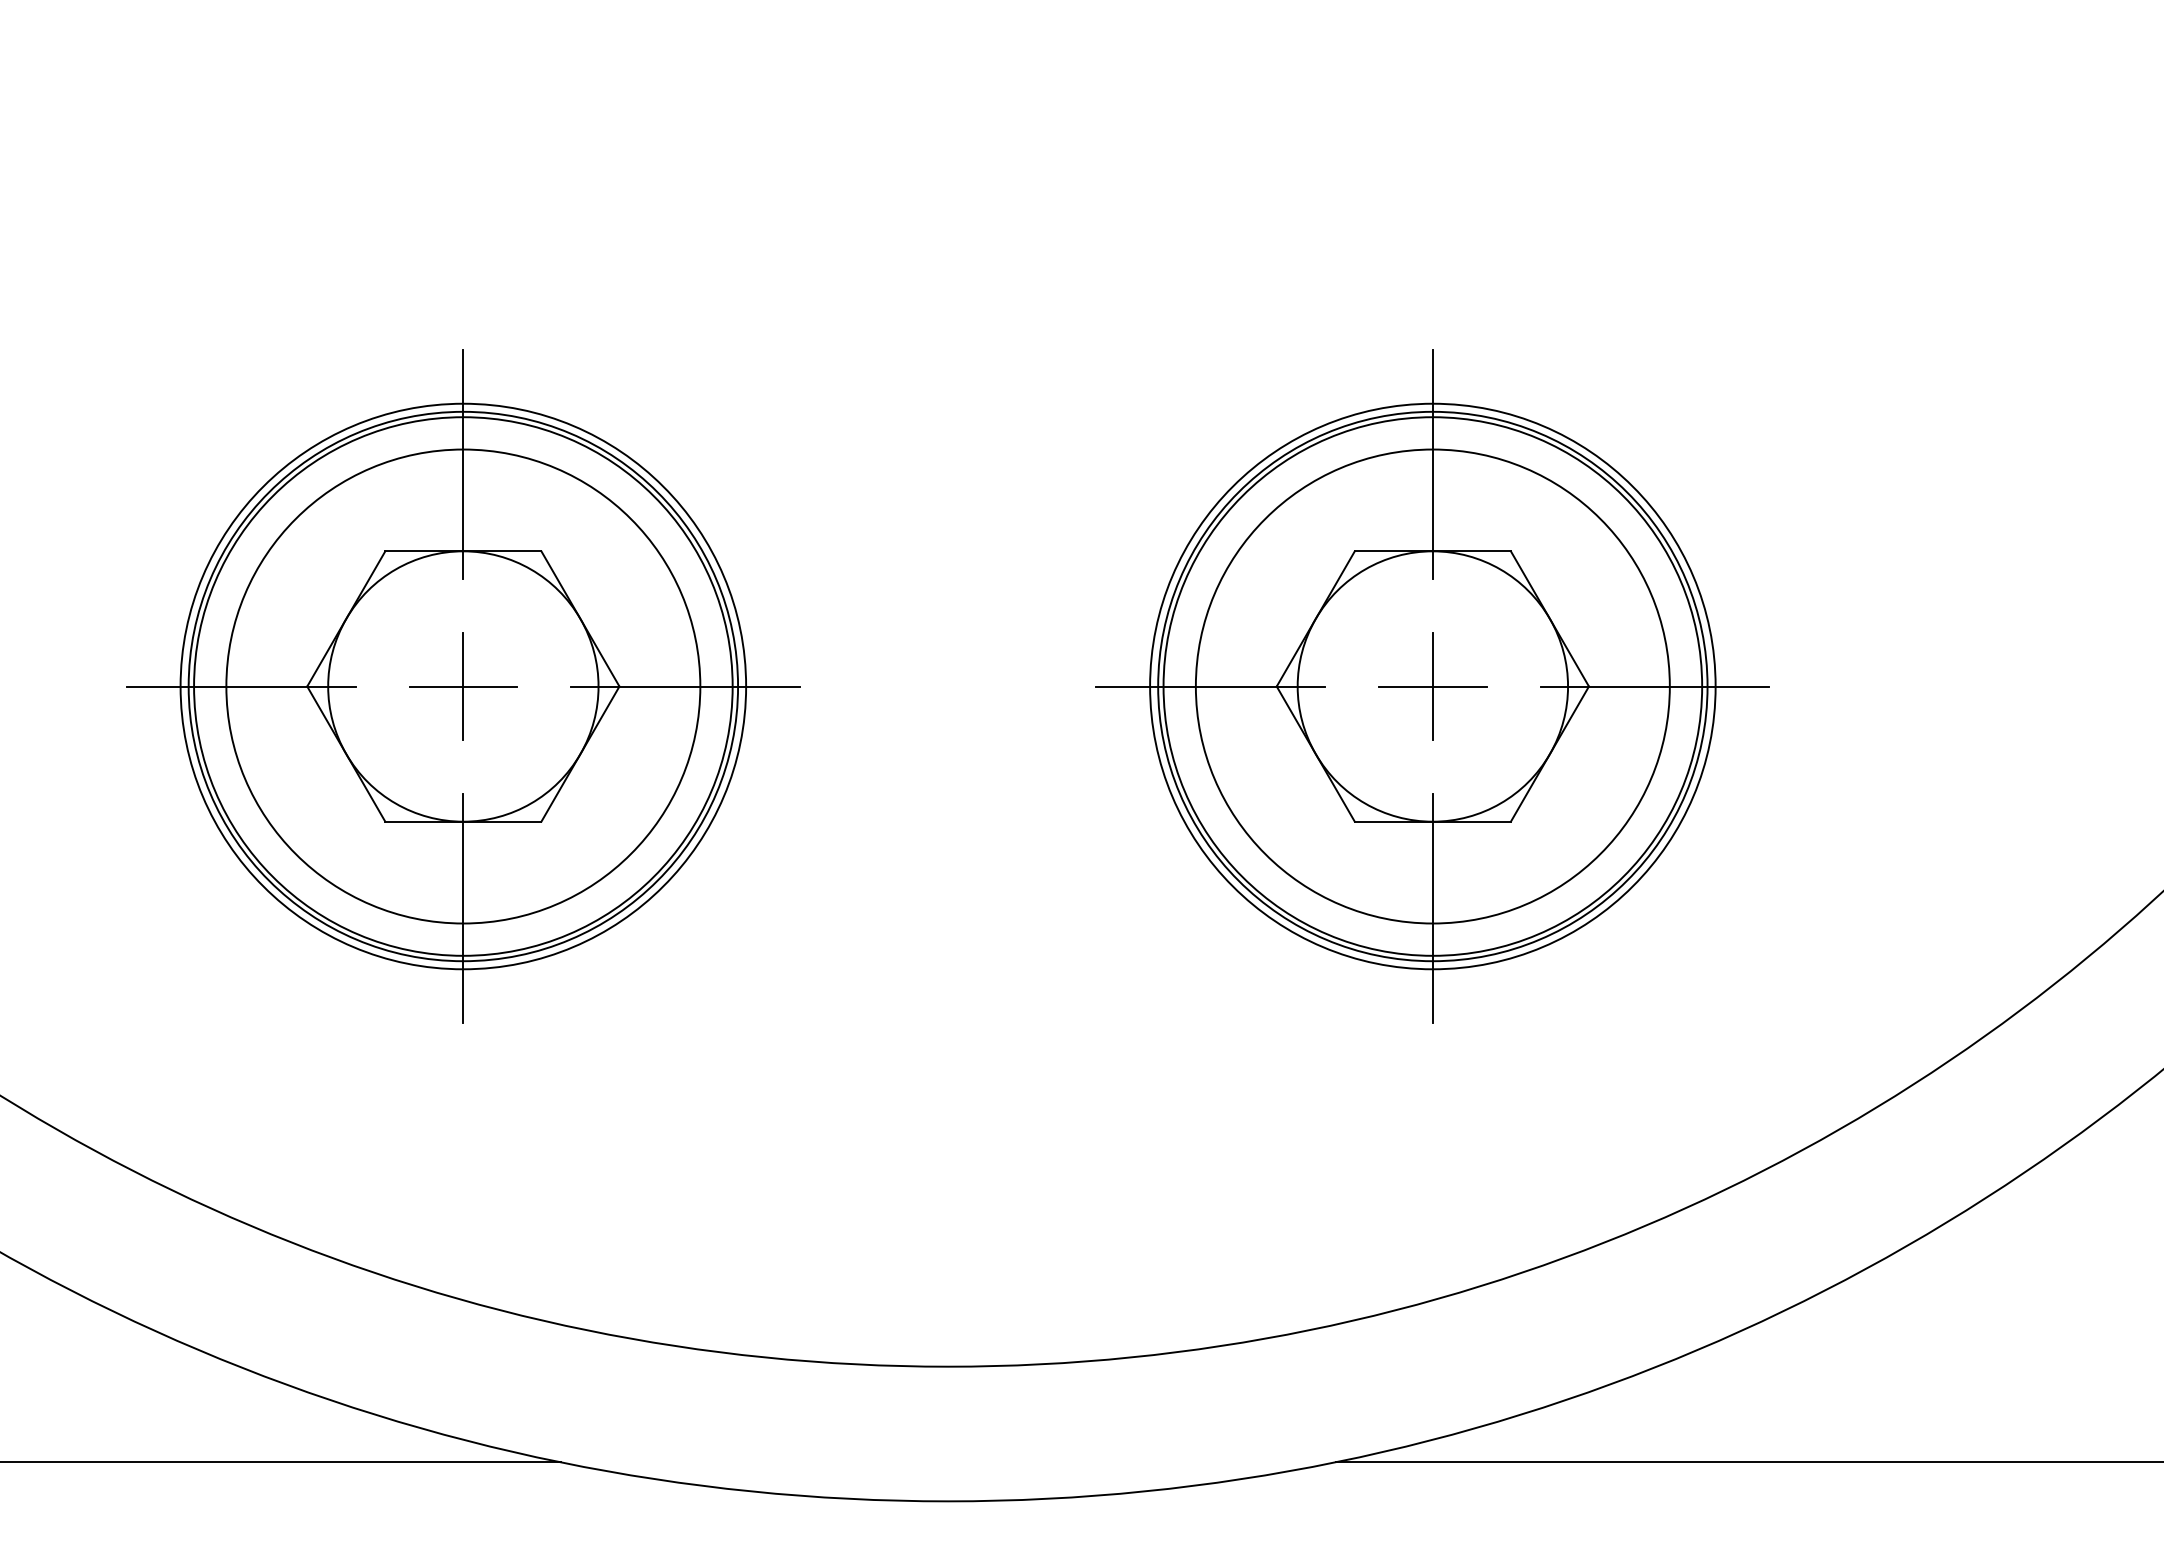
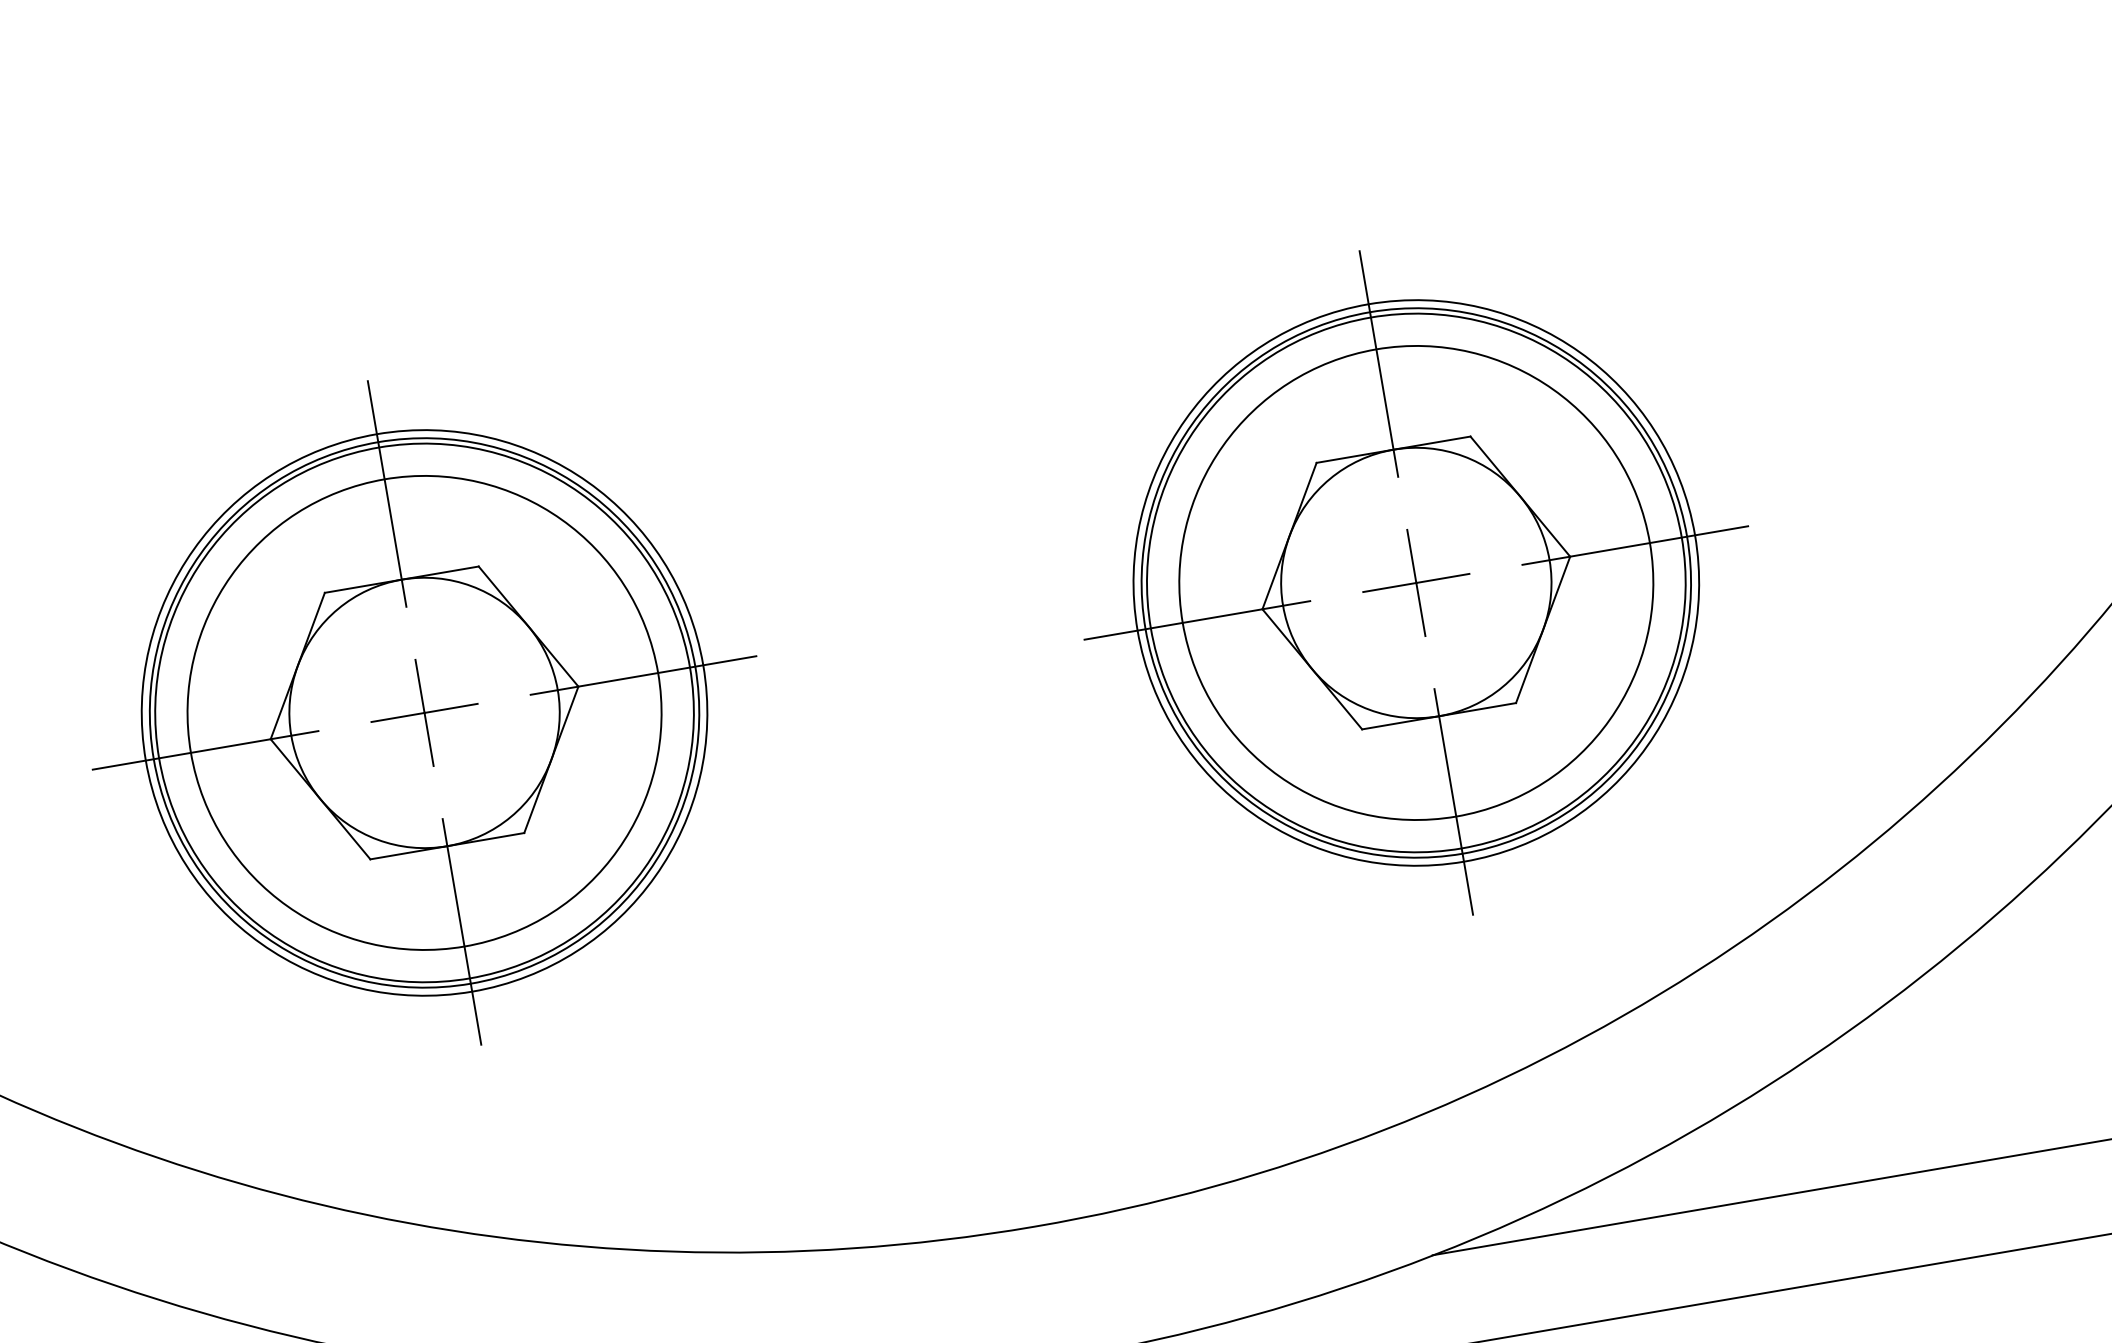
part: (463, 686) -> (424, 712), moved
part: (1432, 686) -> (1415, 583), moved

